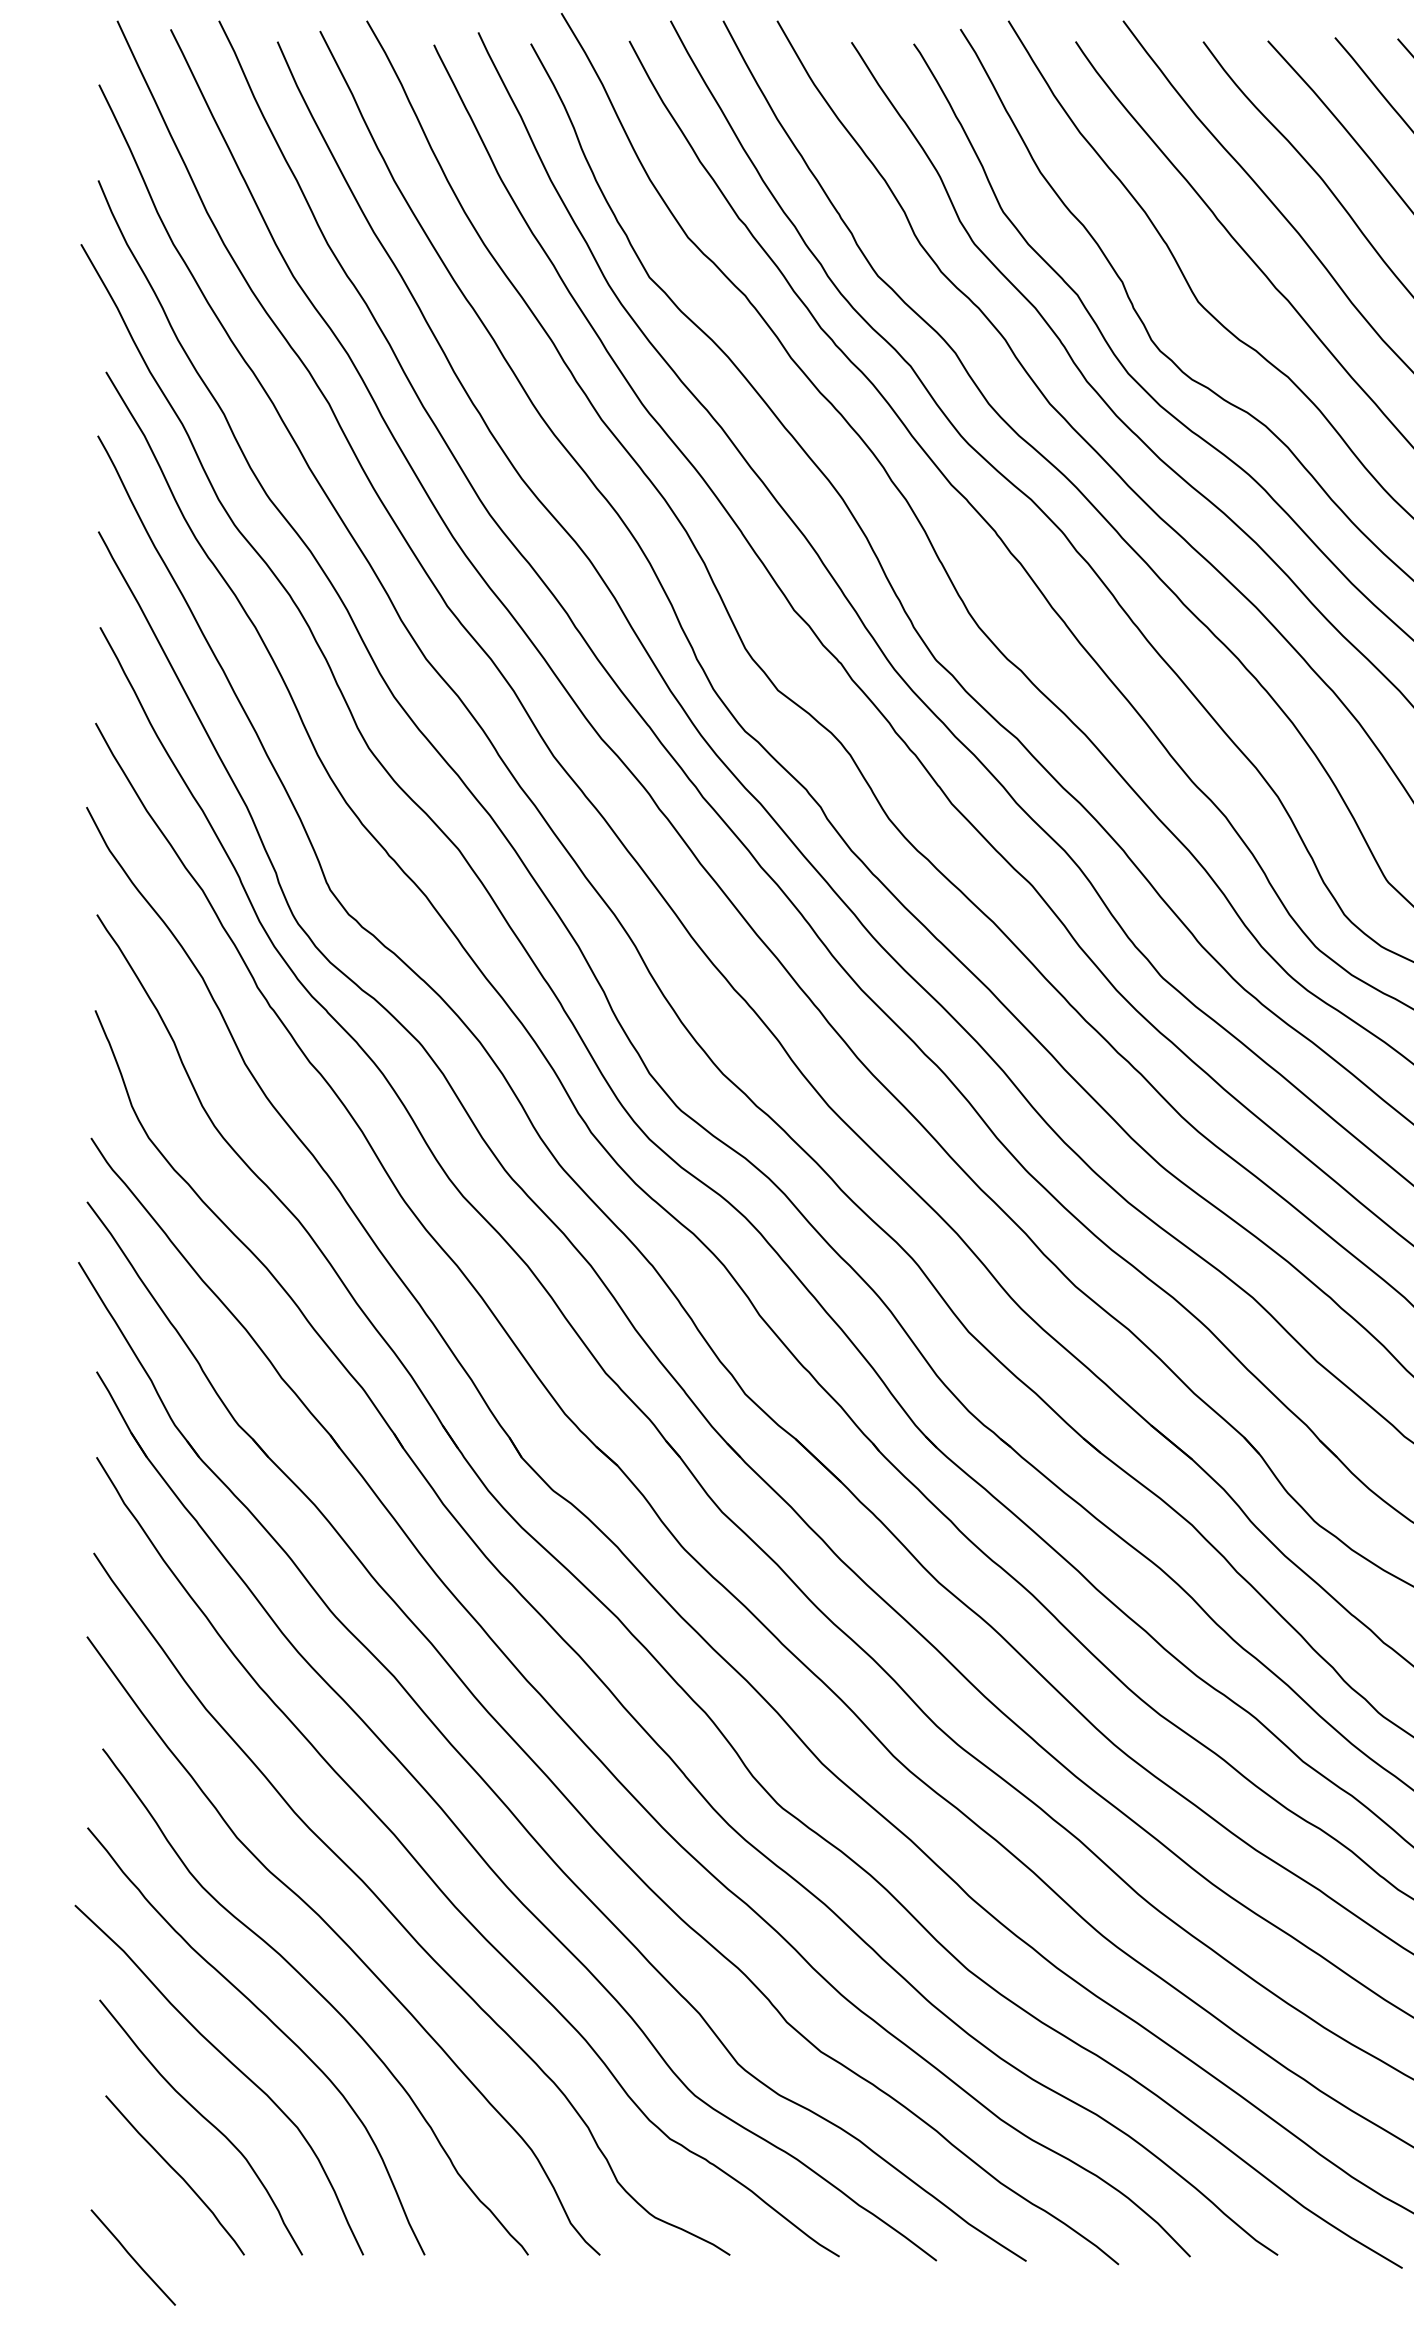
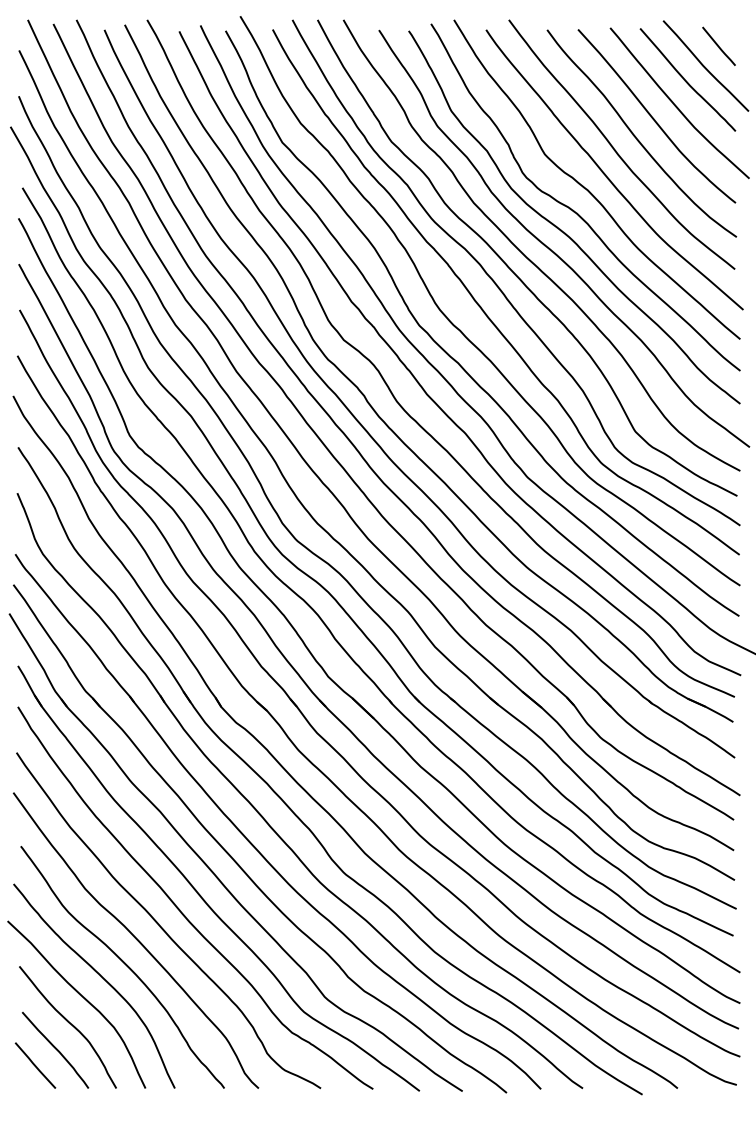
line: (133, 2257) -> (35, 1065), moved

